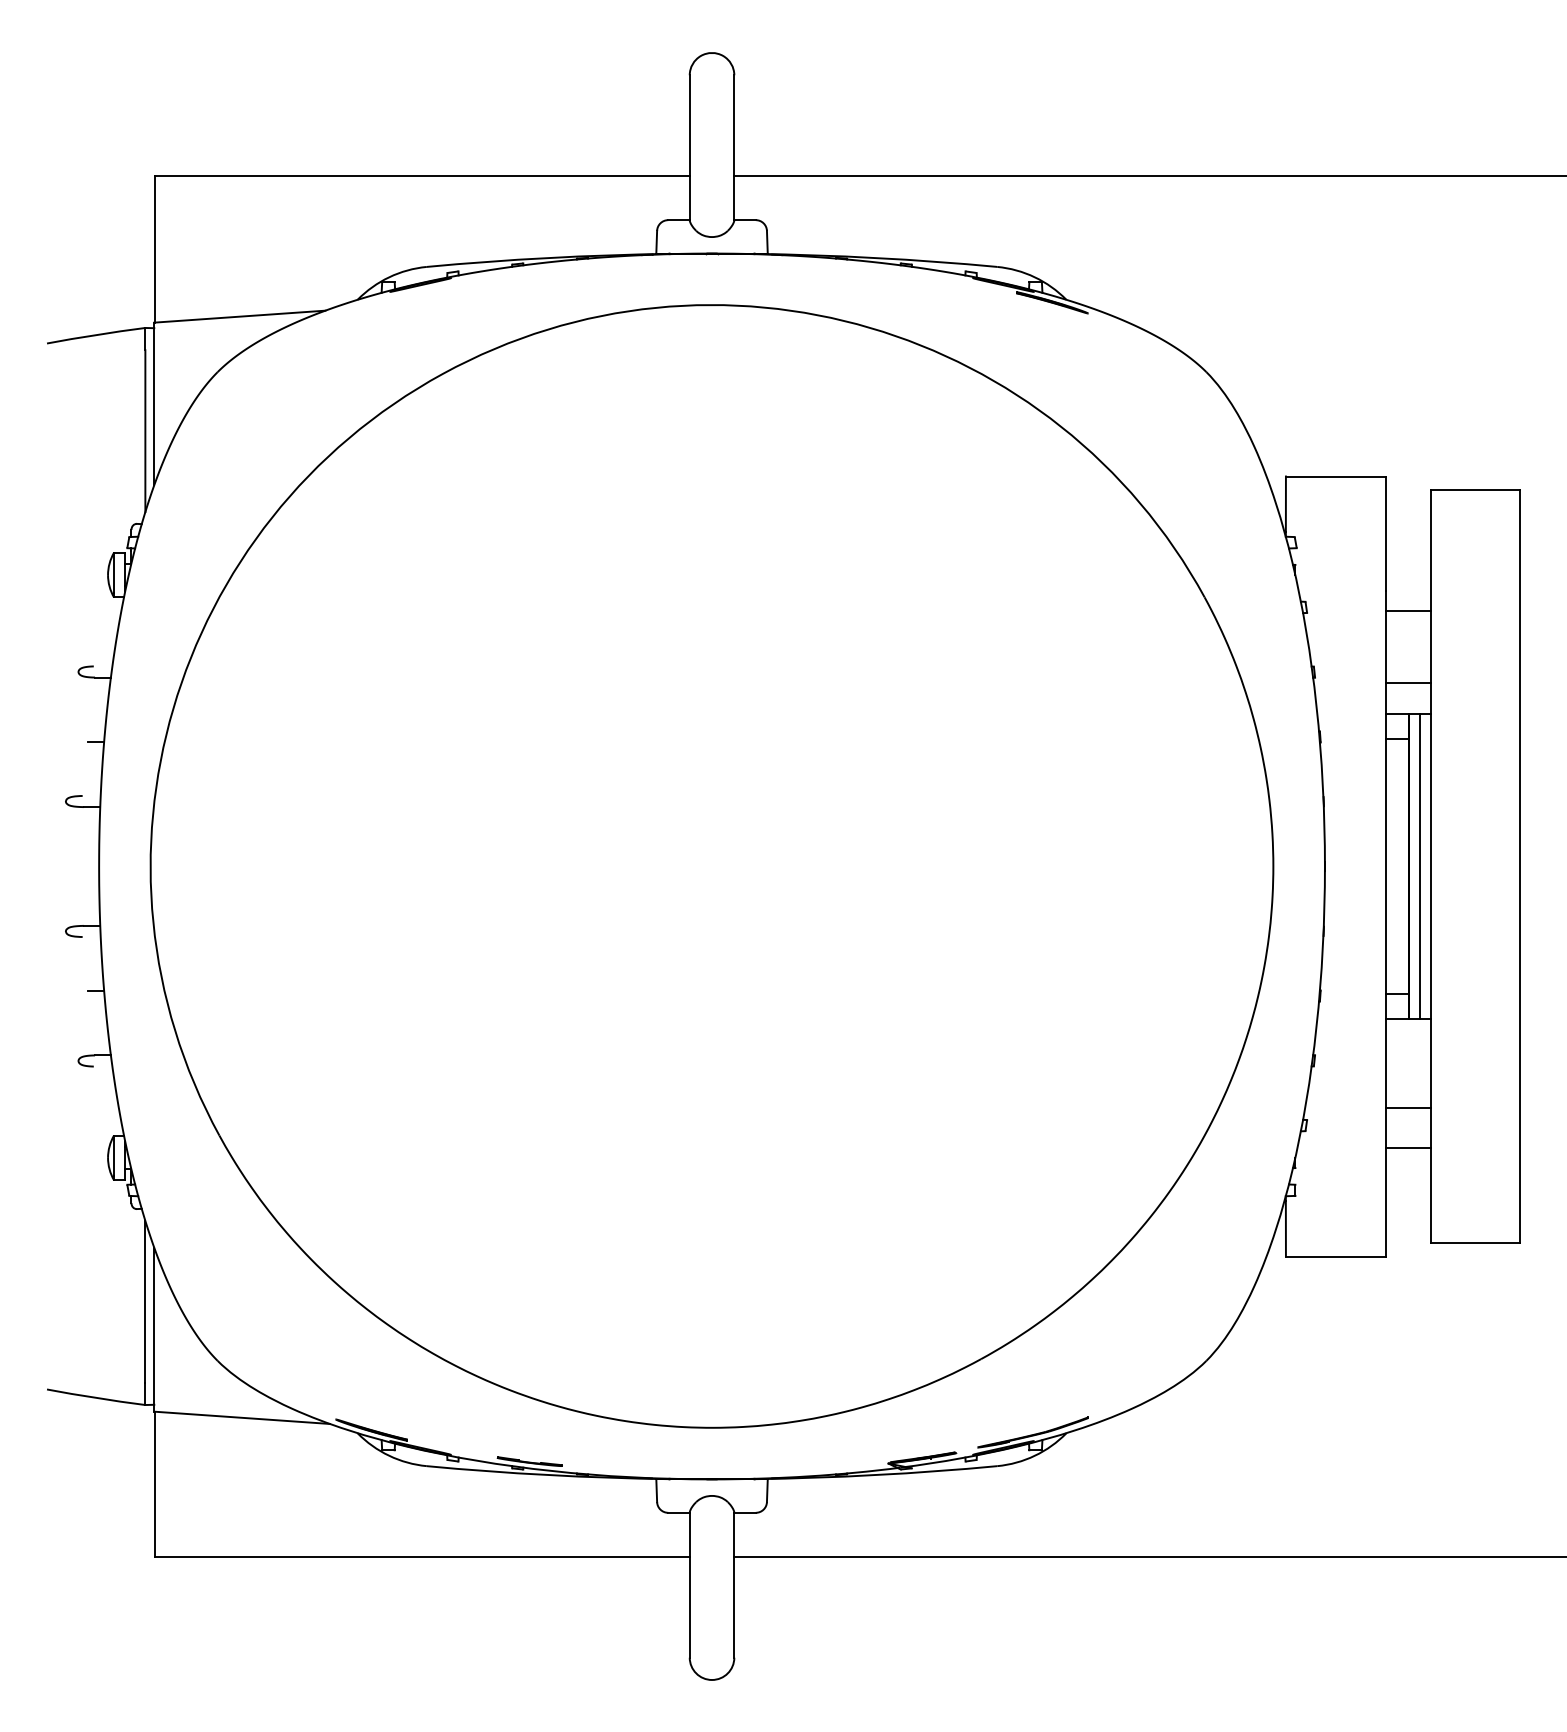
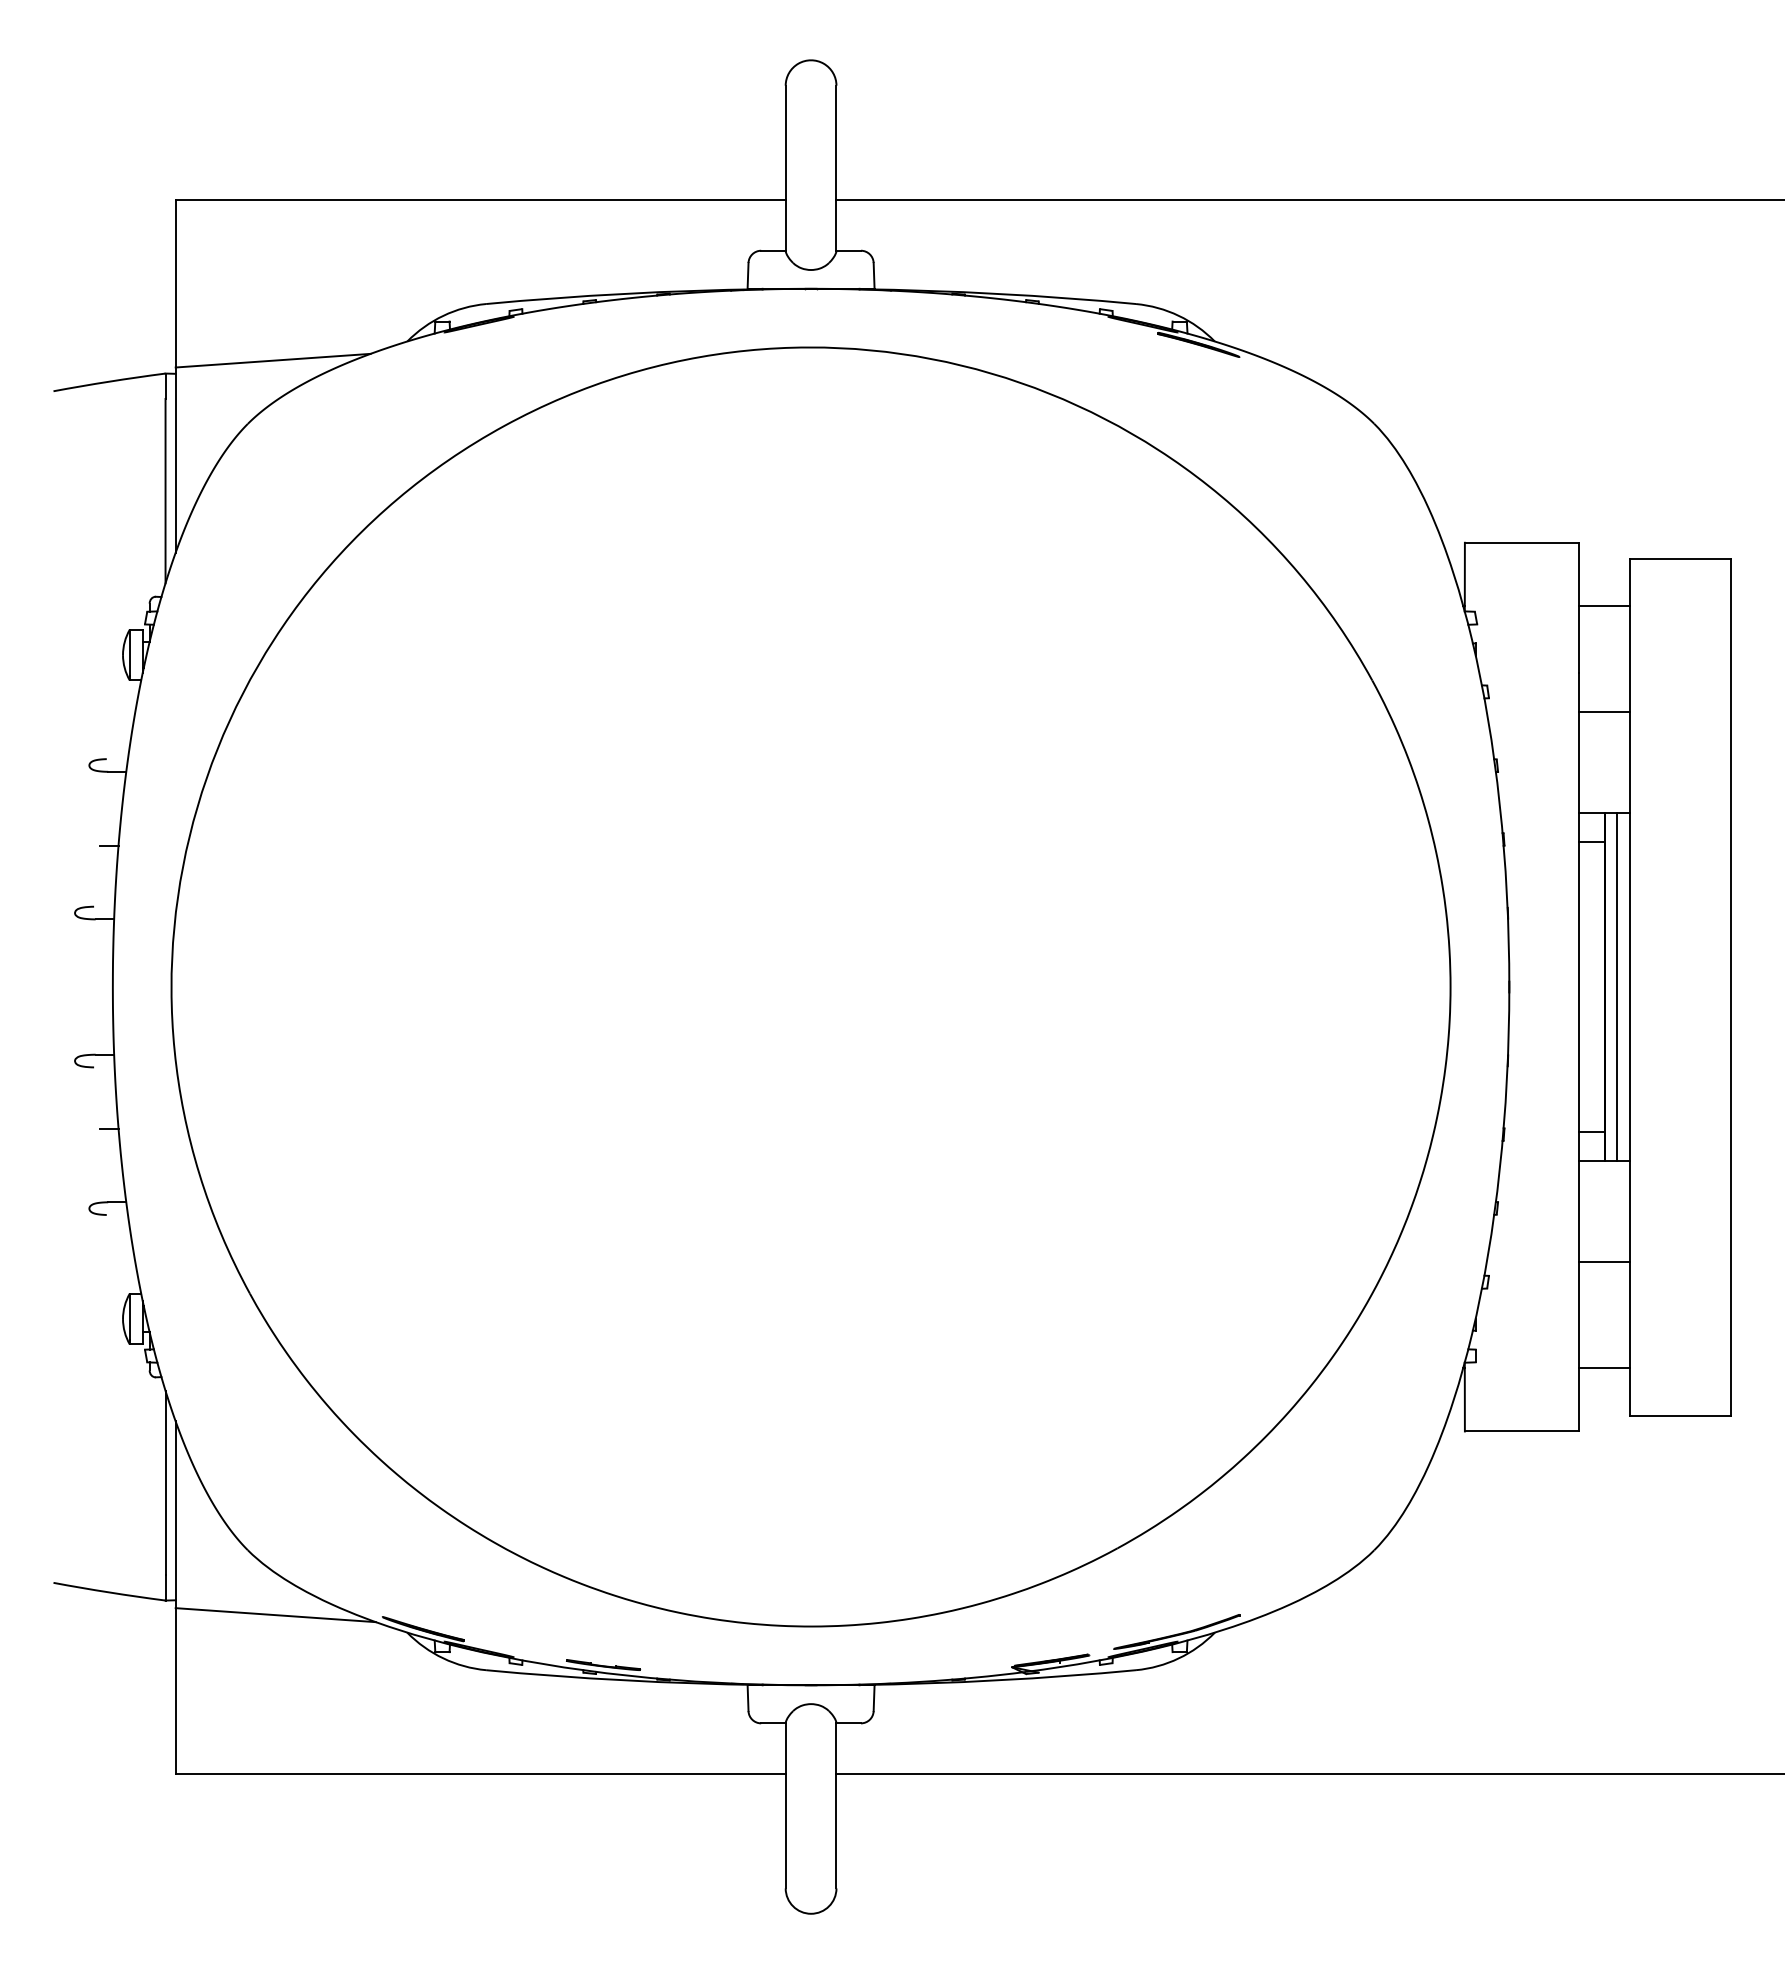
line: (1408, 611) -> (1604, 606), moved
line: (1408, 682) -> (1604, 711), moved
line: (1408, 1147) -> (1604, 1367), moved

